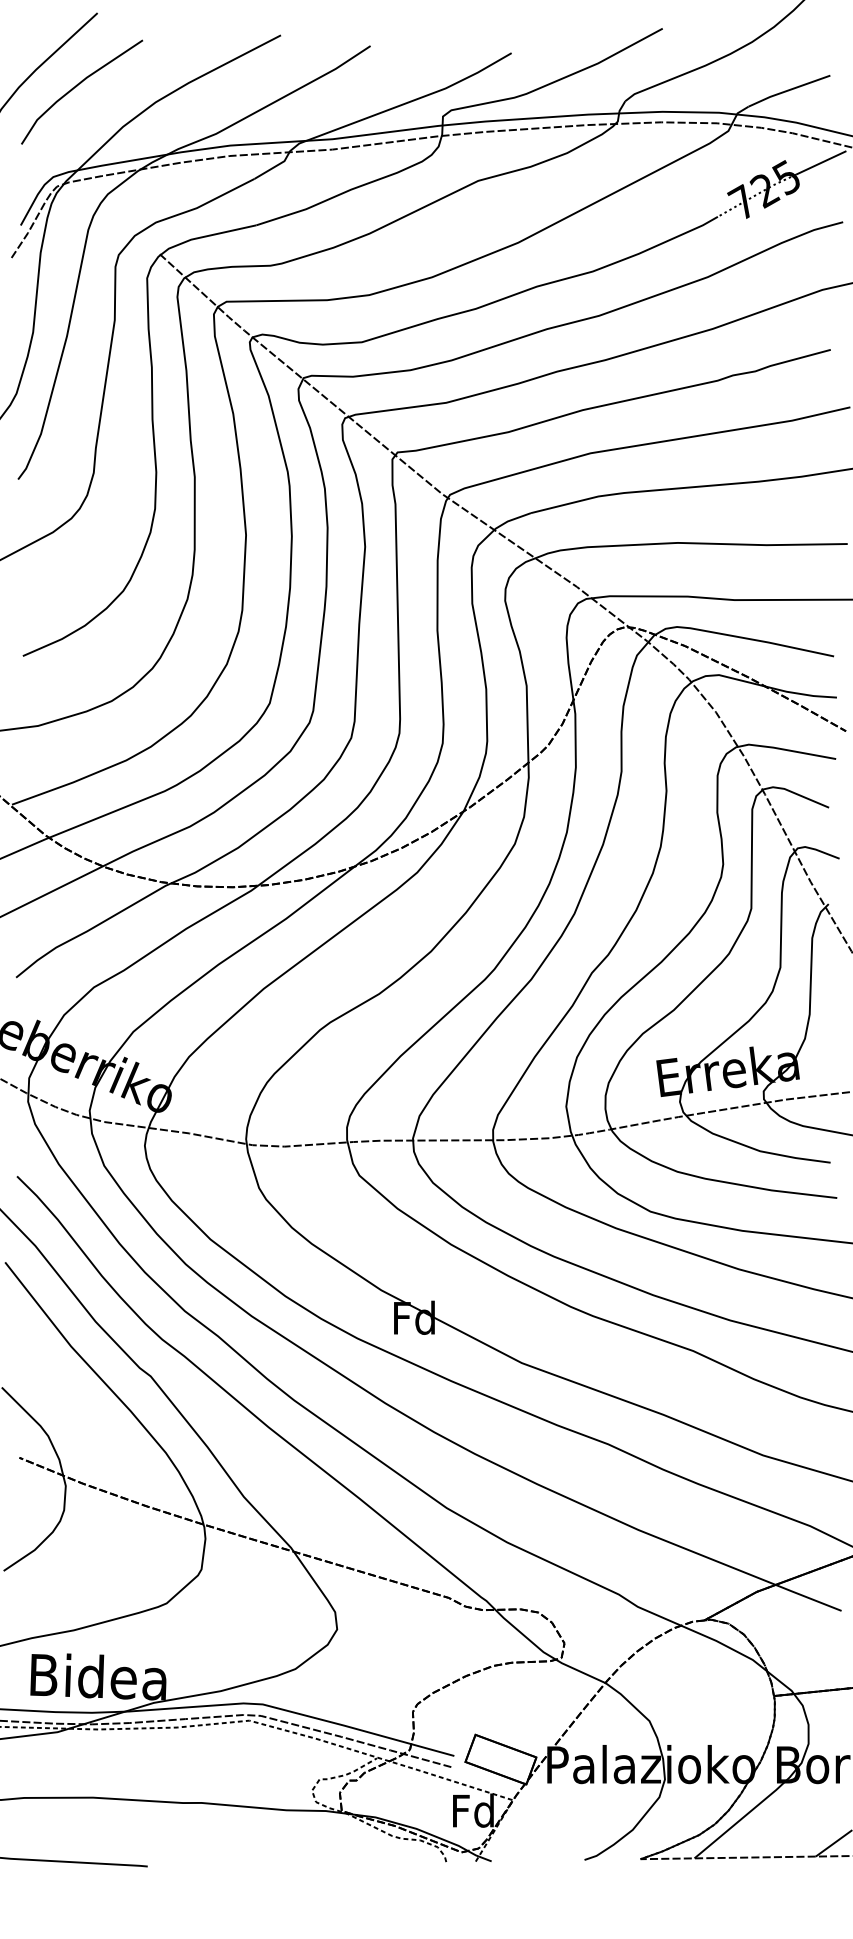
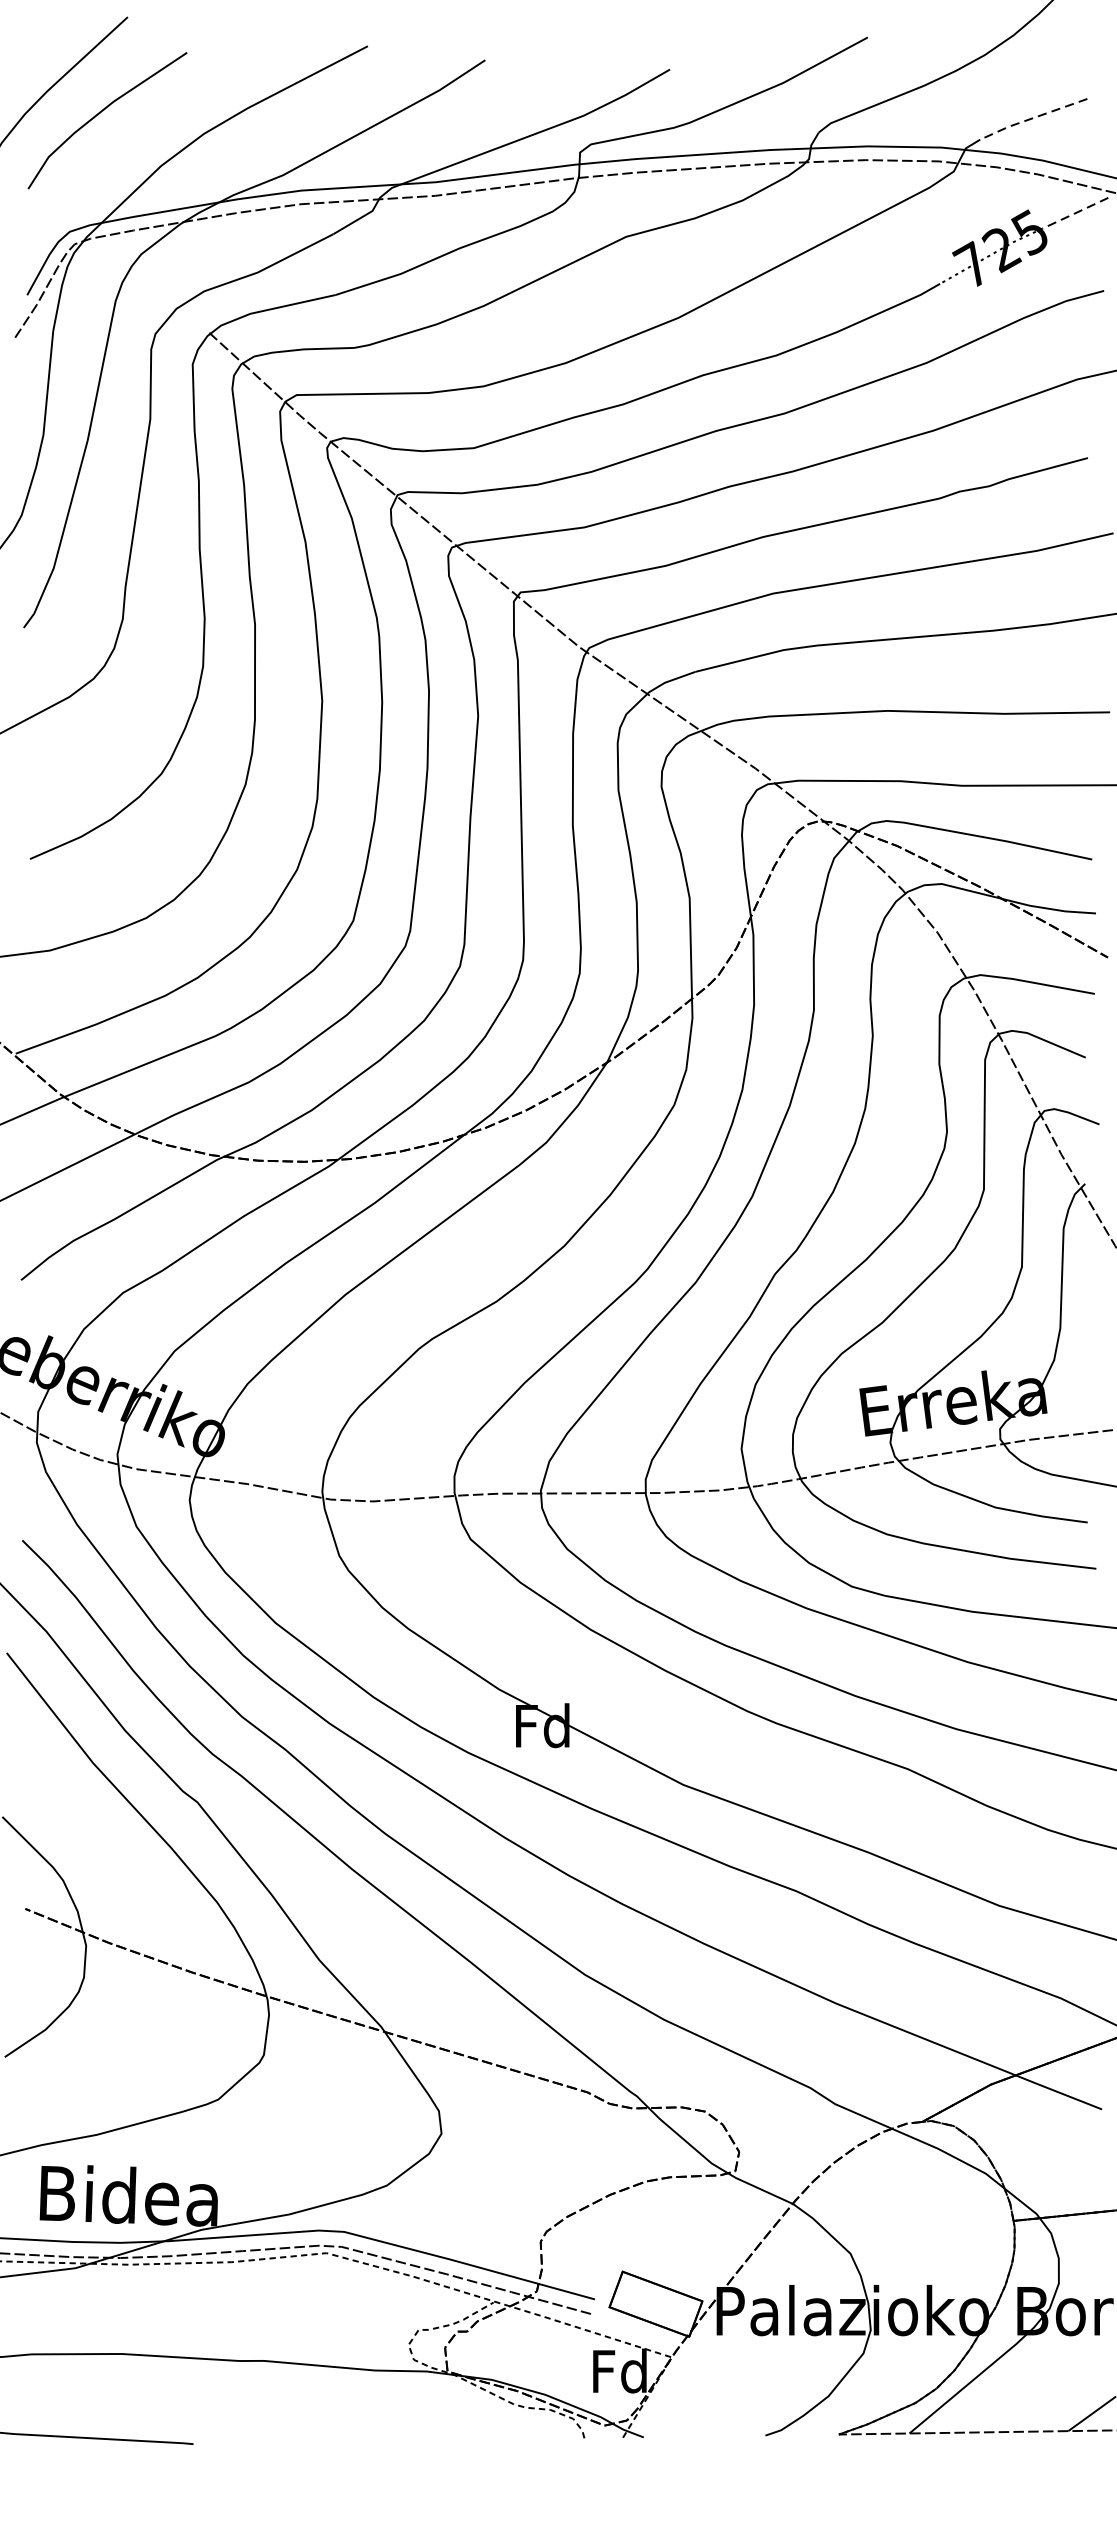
line: (788, 90) -> (1032, 118), solid -> dashed
line: (821, 162) -> (1075, 212), solid -> dashed

